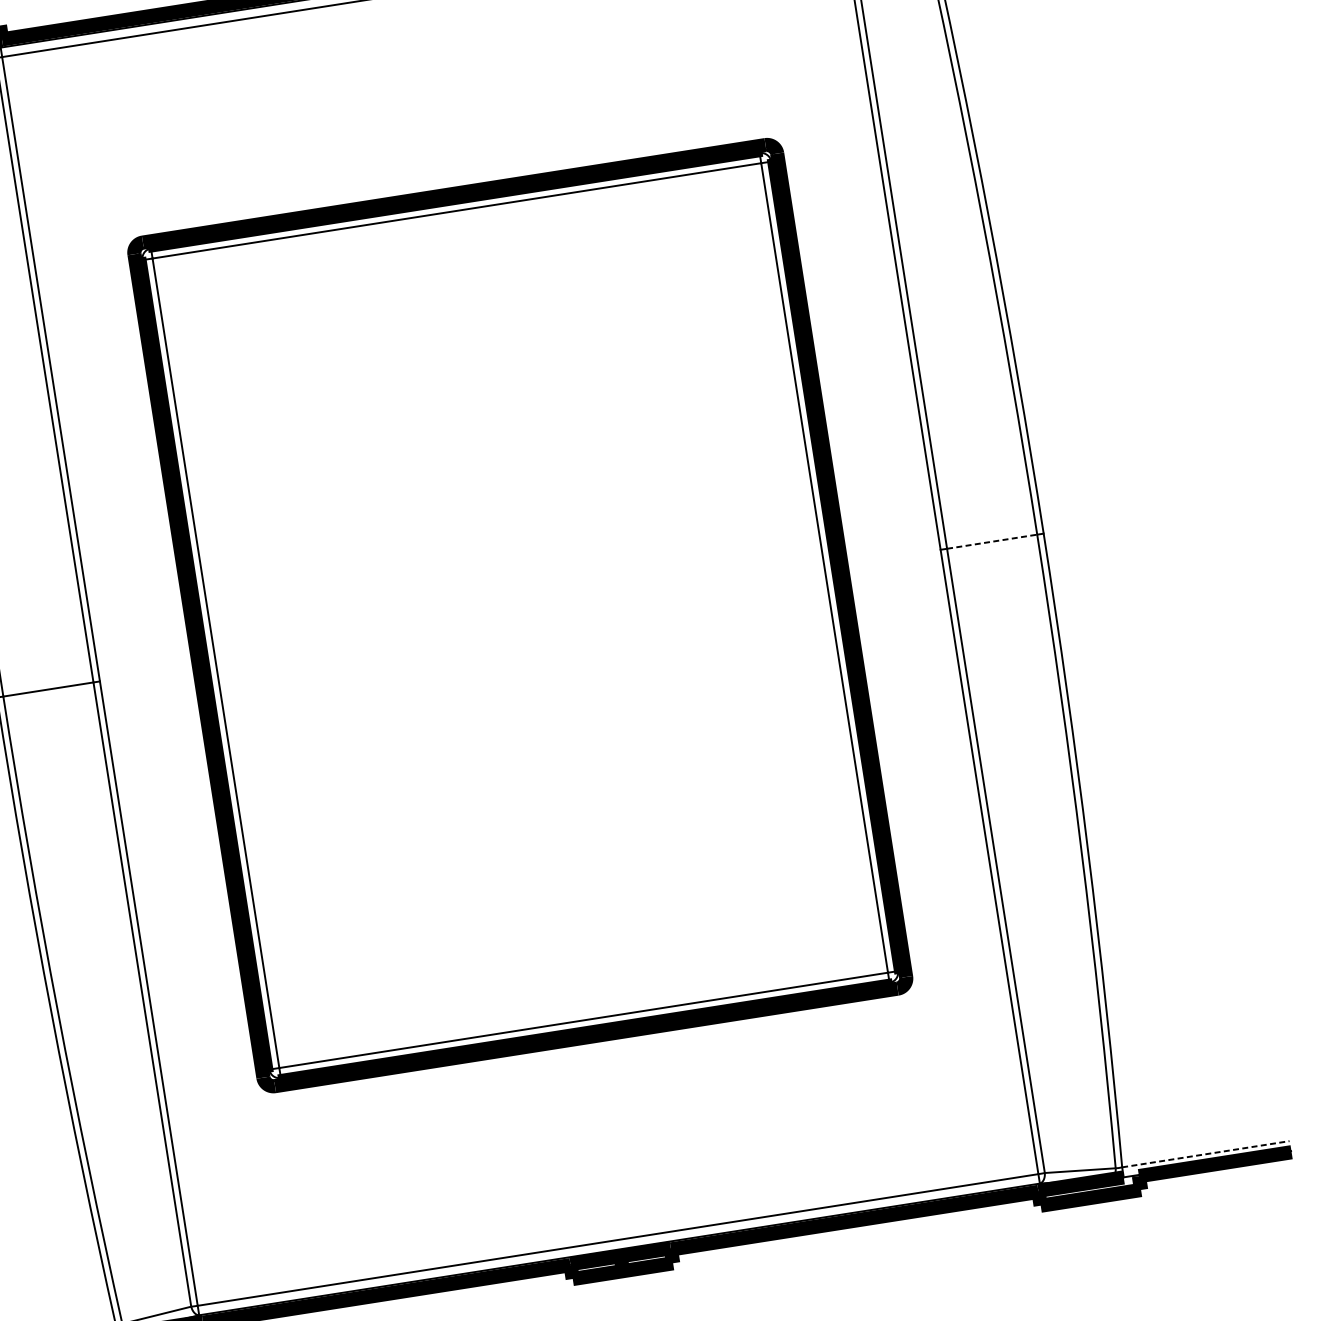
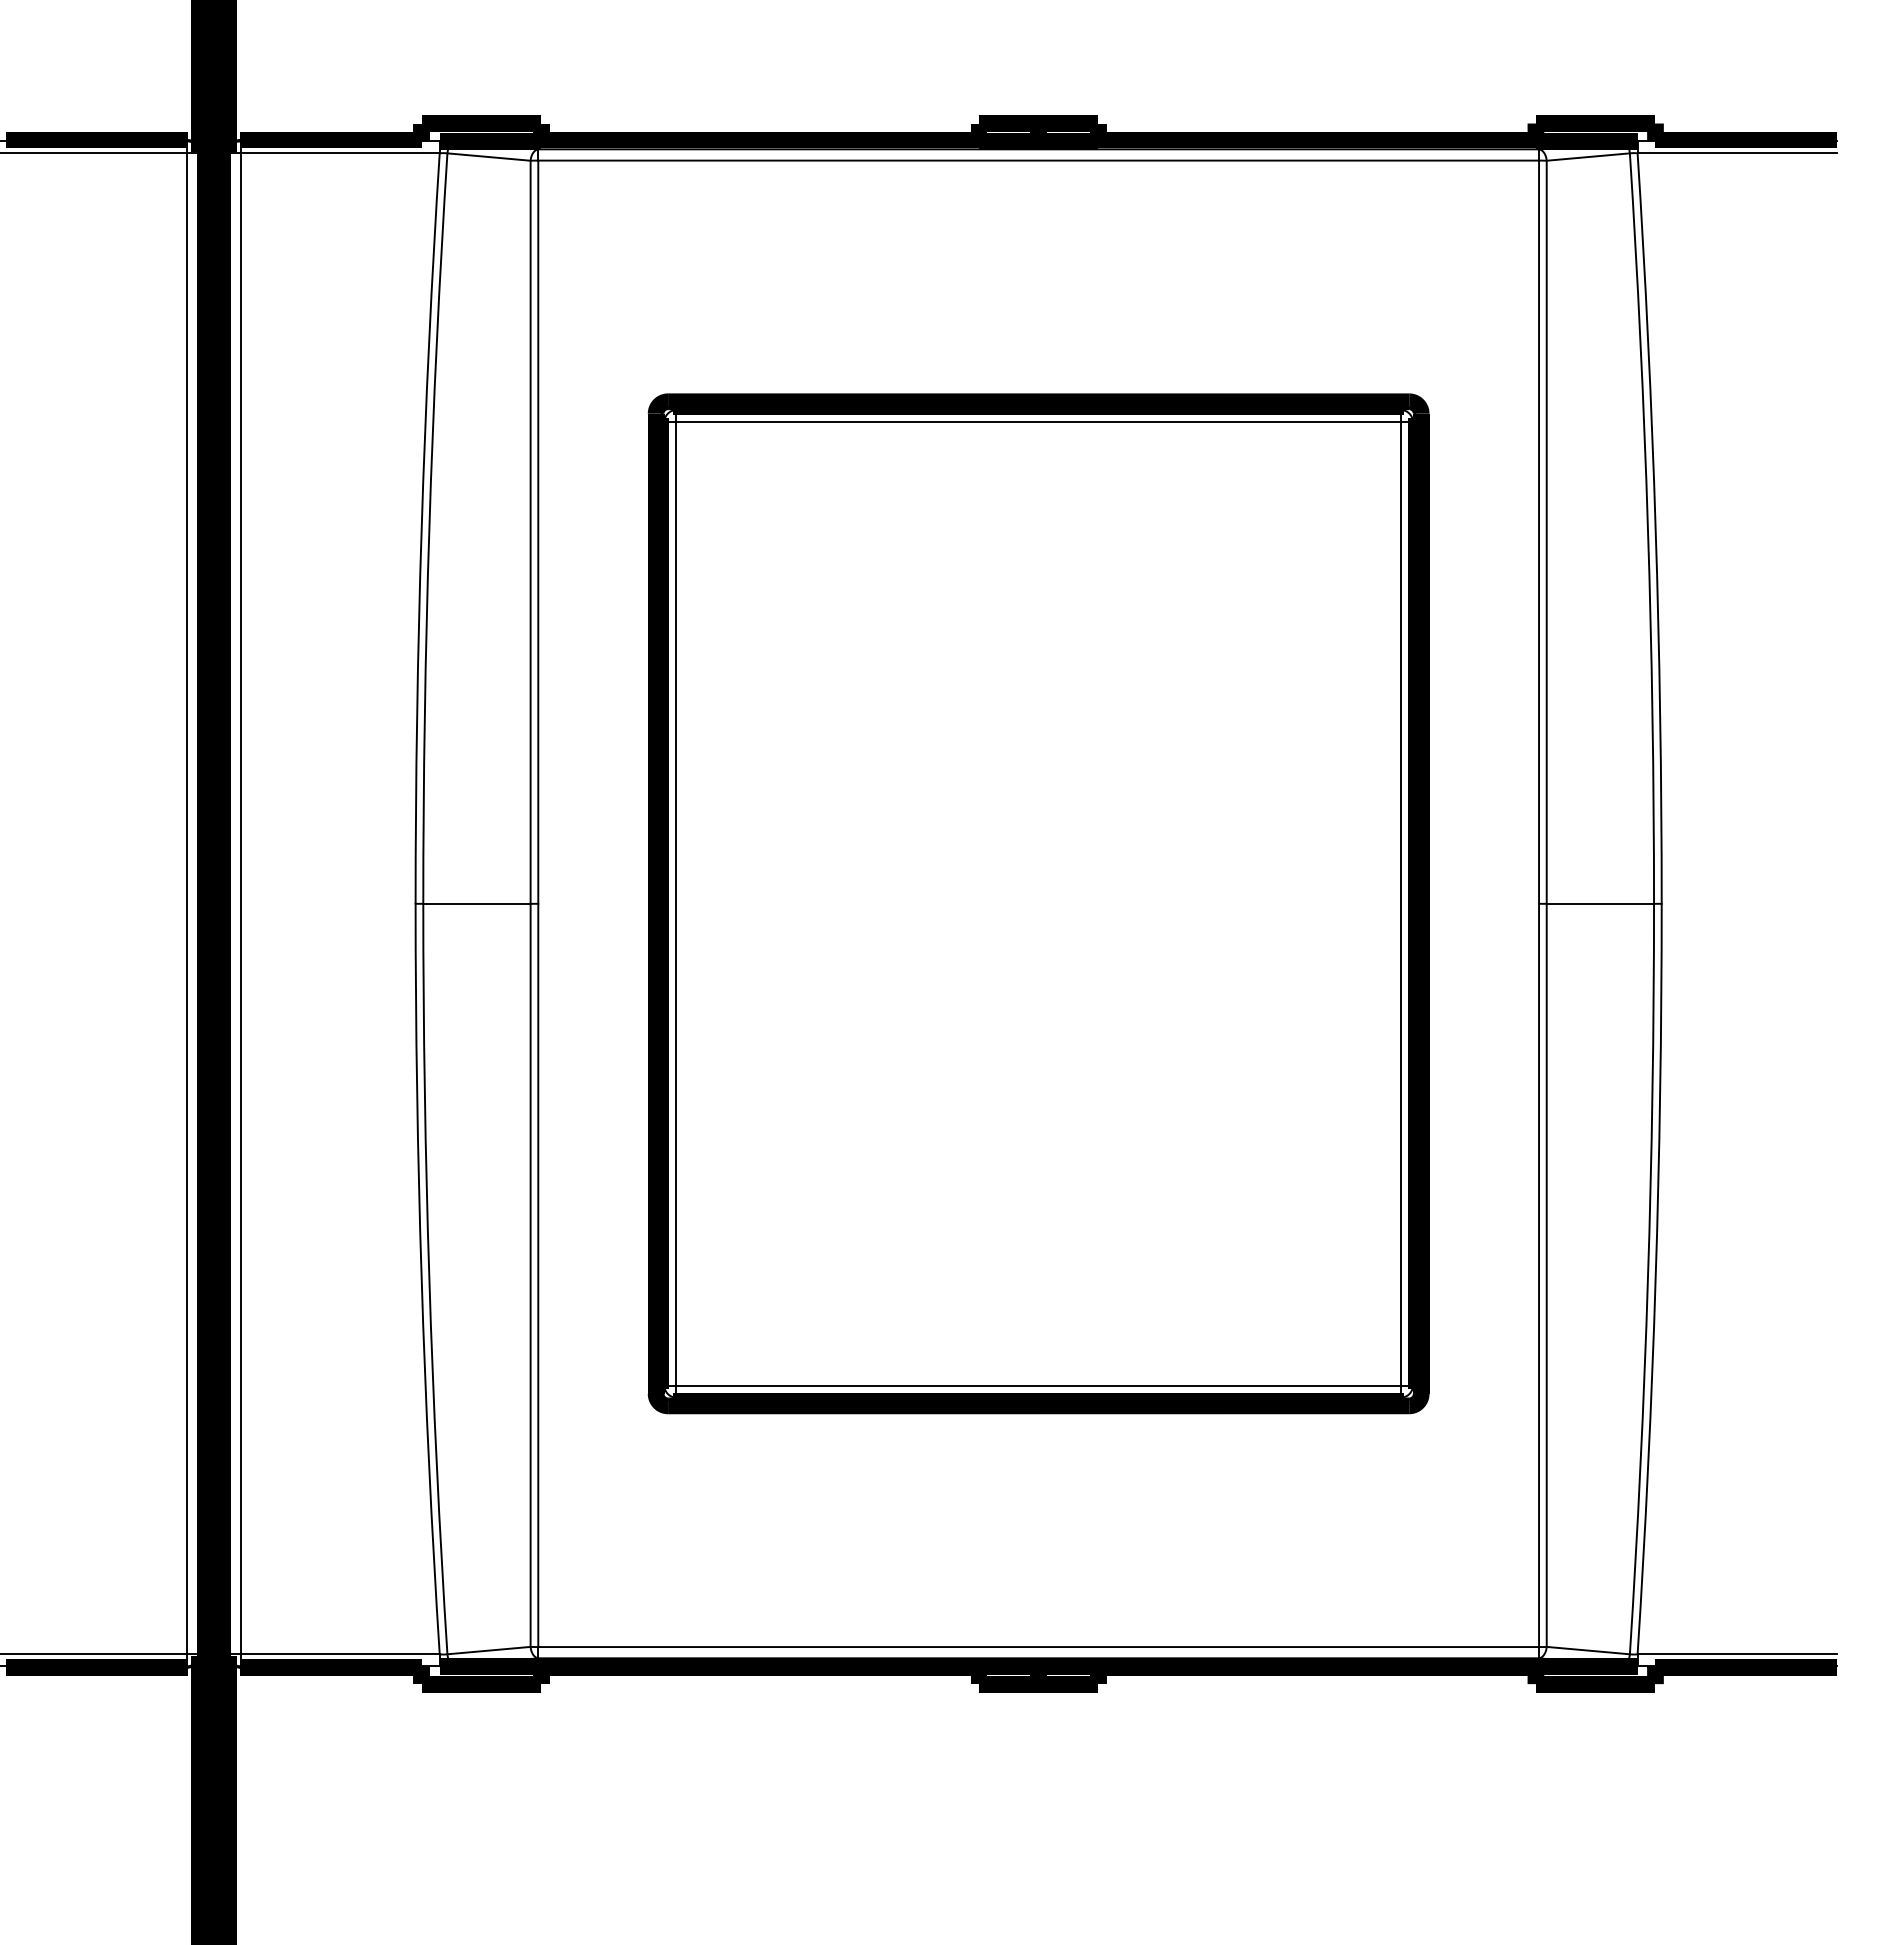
line: (992, 541) -> (1600, 903), dashed -> solid
line: (1206, 1154) -> (1737, 1654), dashed -> solid

